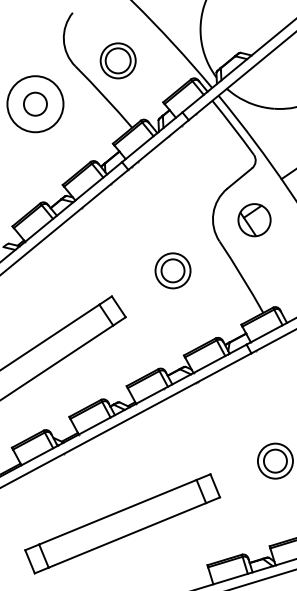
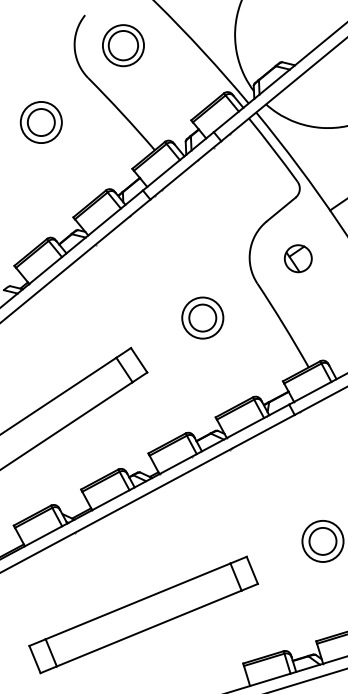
part: (118, 60) -> (123, 45), moved
circle: (34, 104) -> (40, 122), size x0.62
part: (253, 220) -> (297, 258), size x0.71

